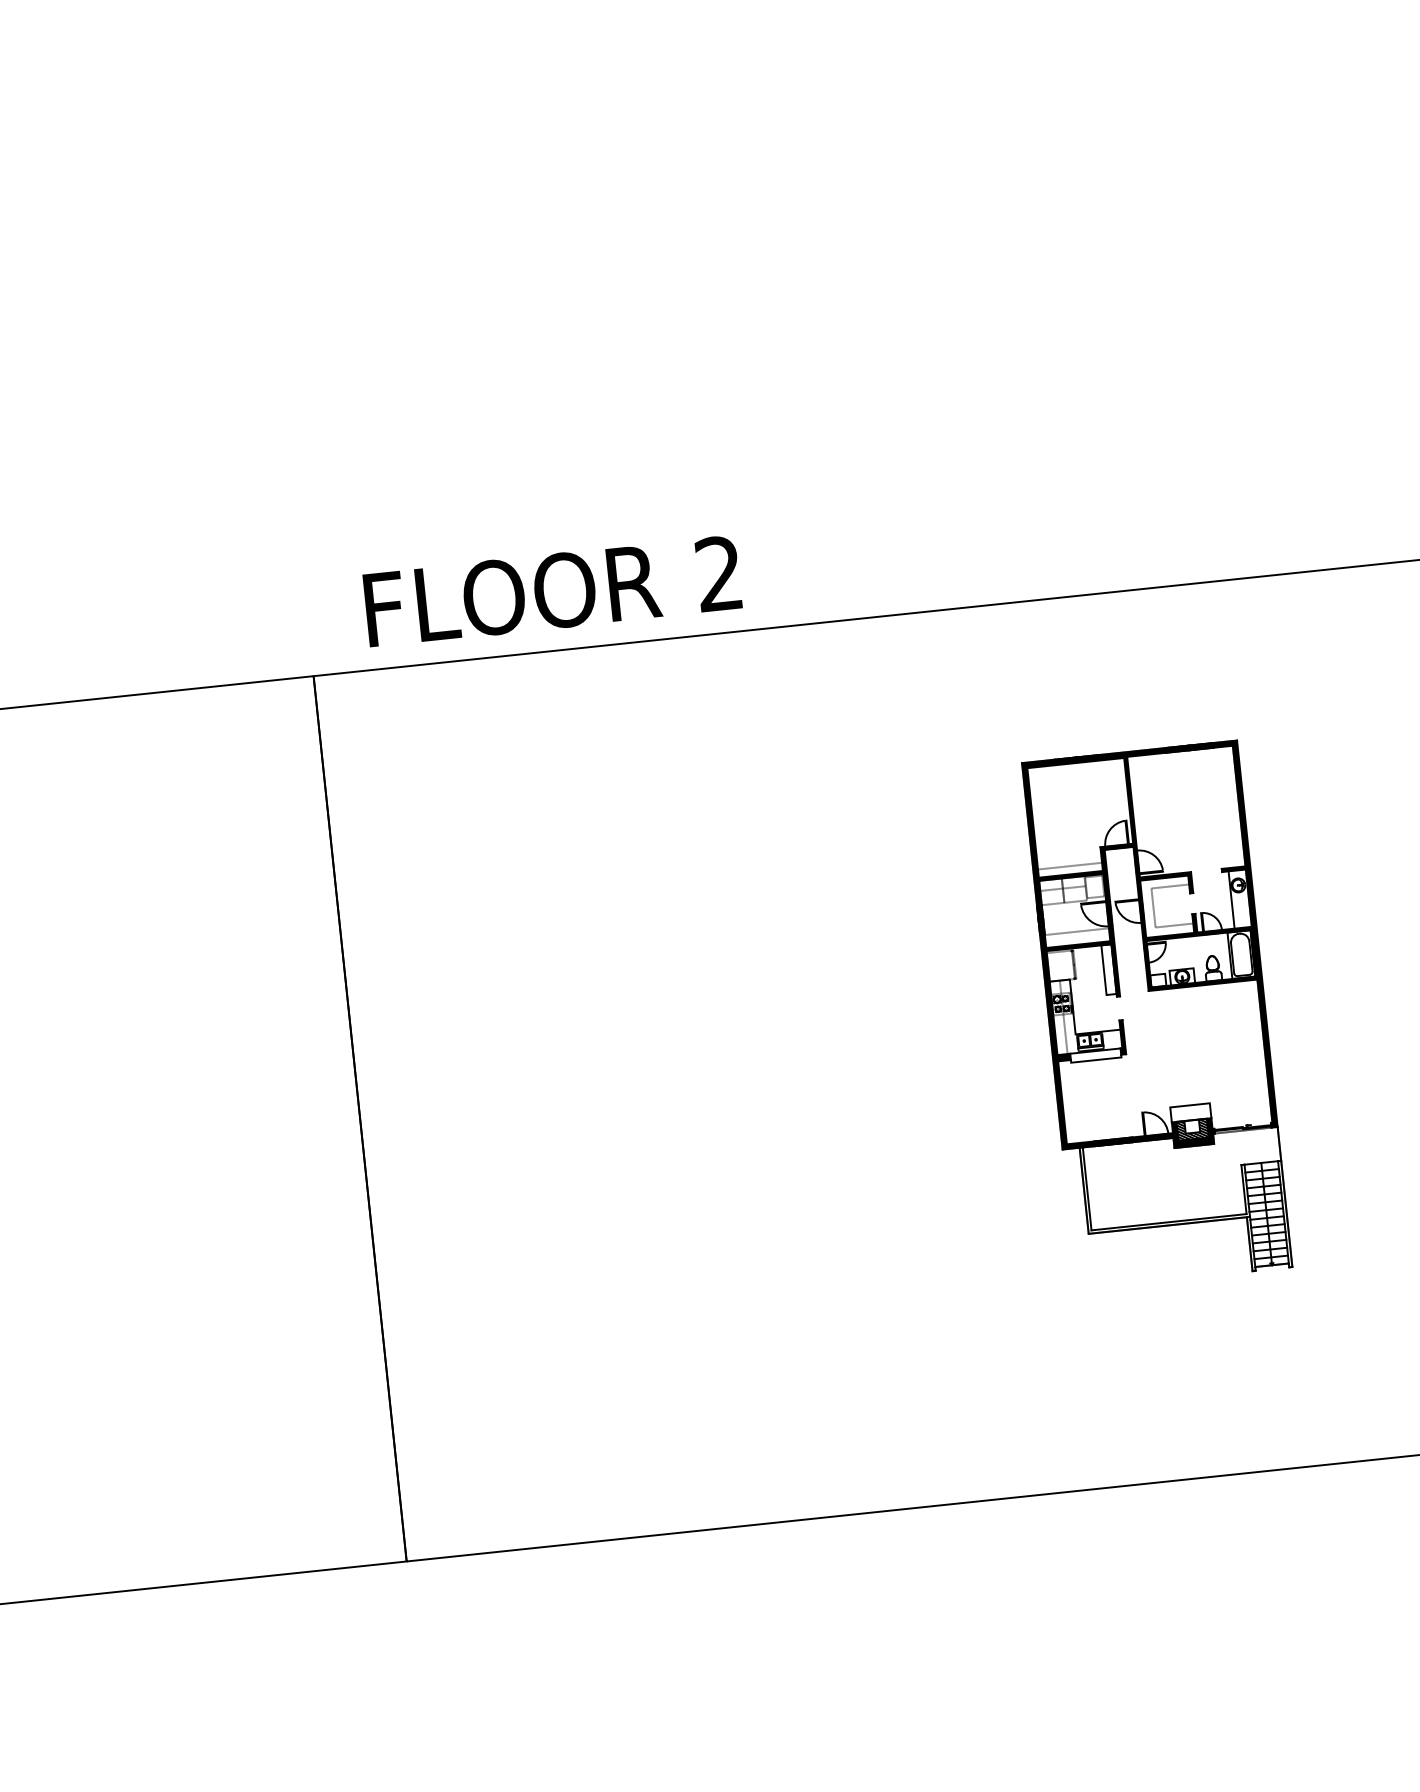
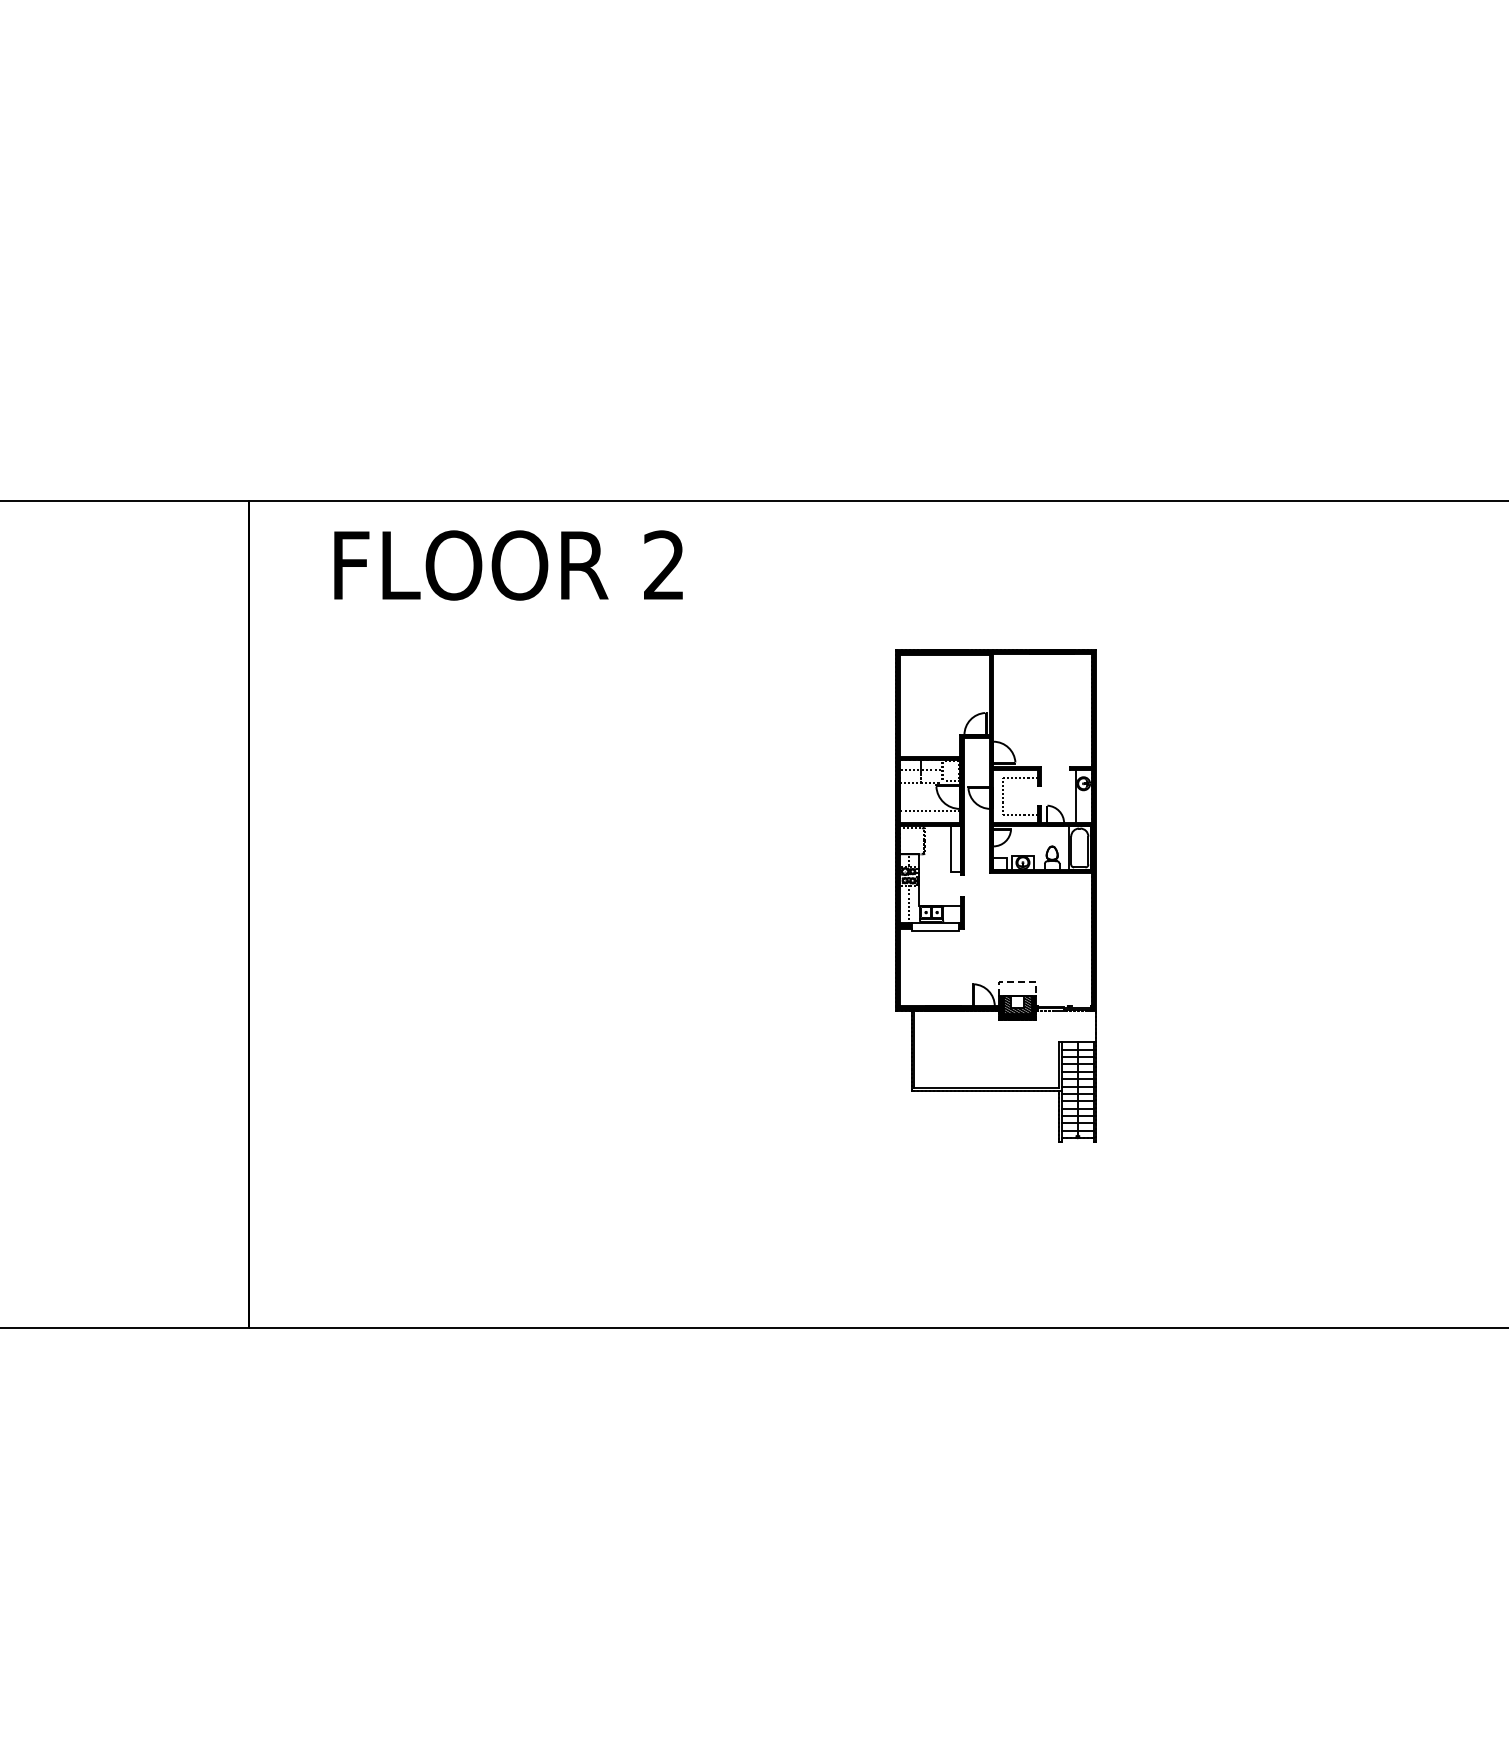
text: (552, 591) -> (508, 565), moved
line: (1069, 866) -> (929, 749), removed
line: (1191, 1105) -> (1018, 982), solid -> dashed

